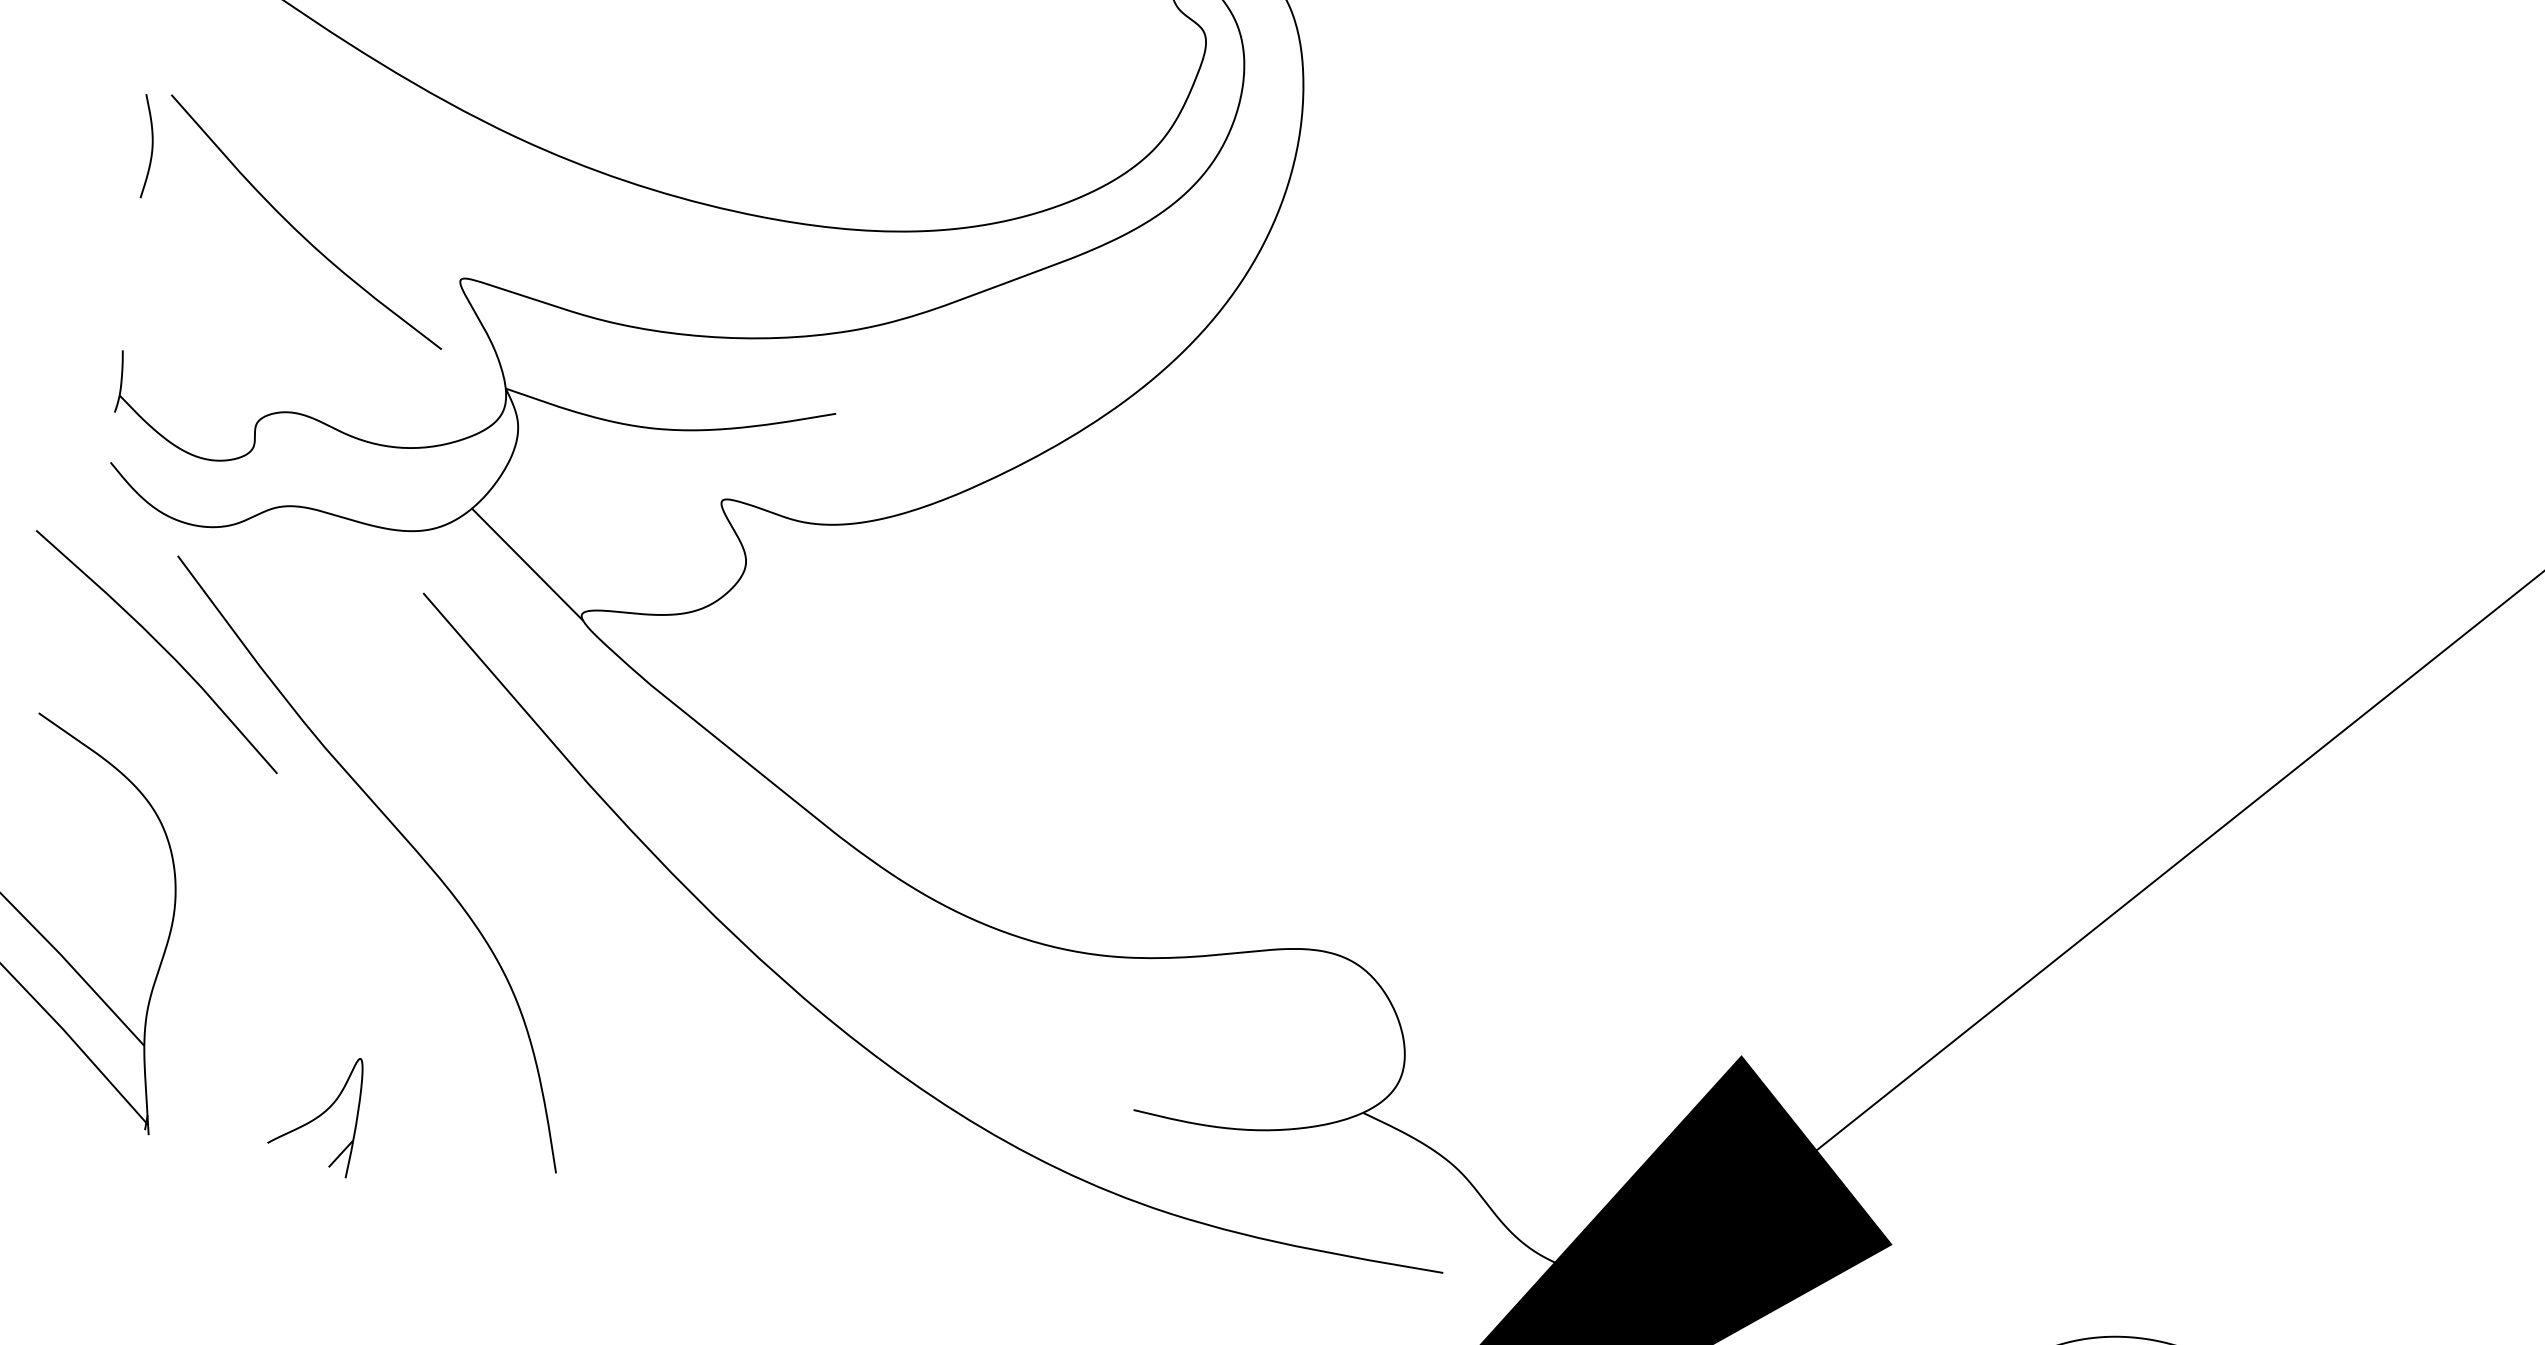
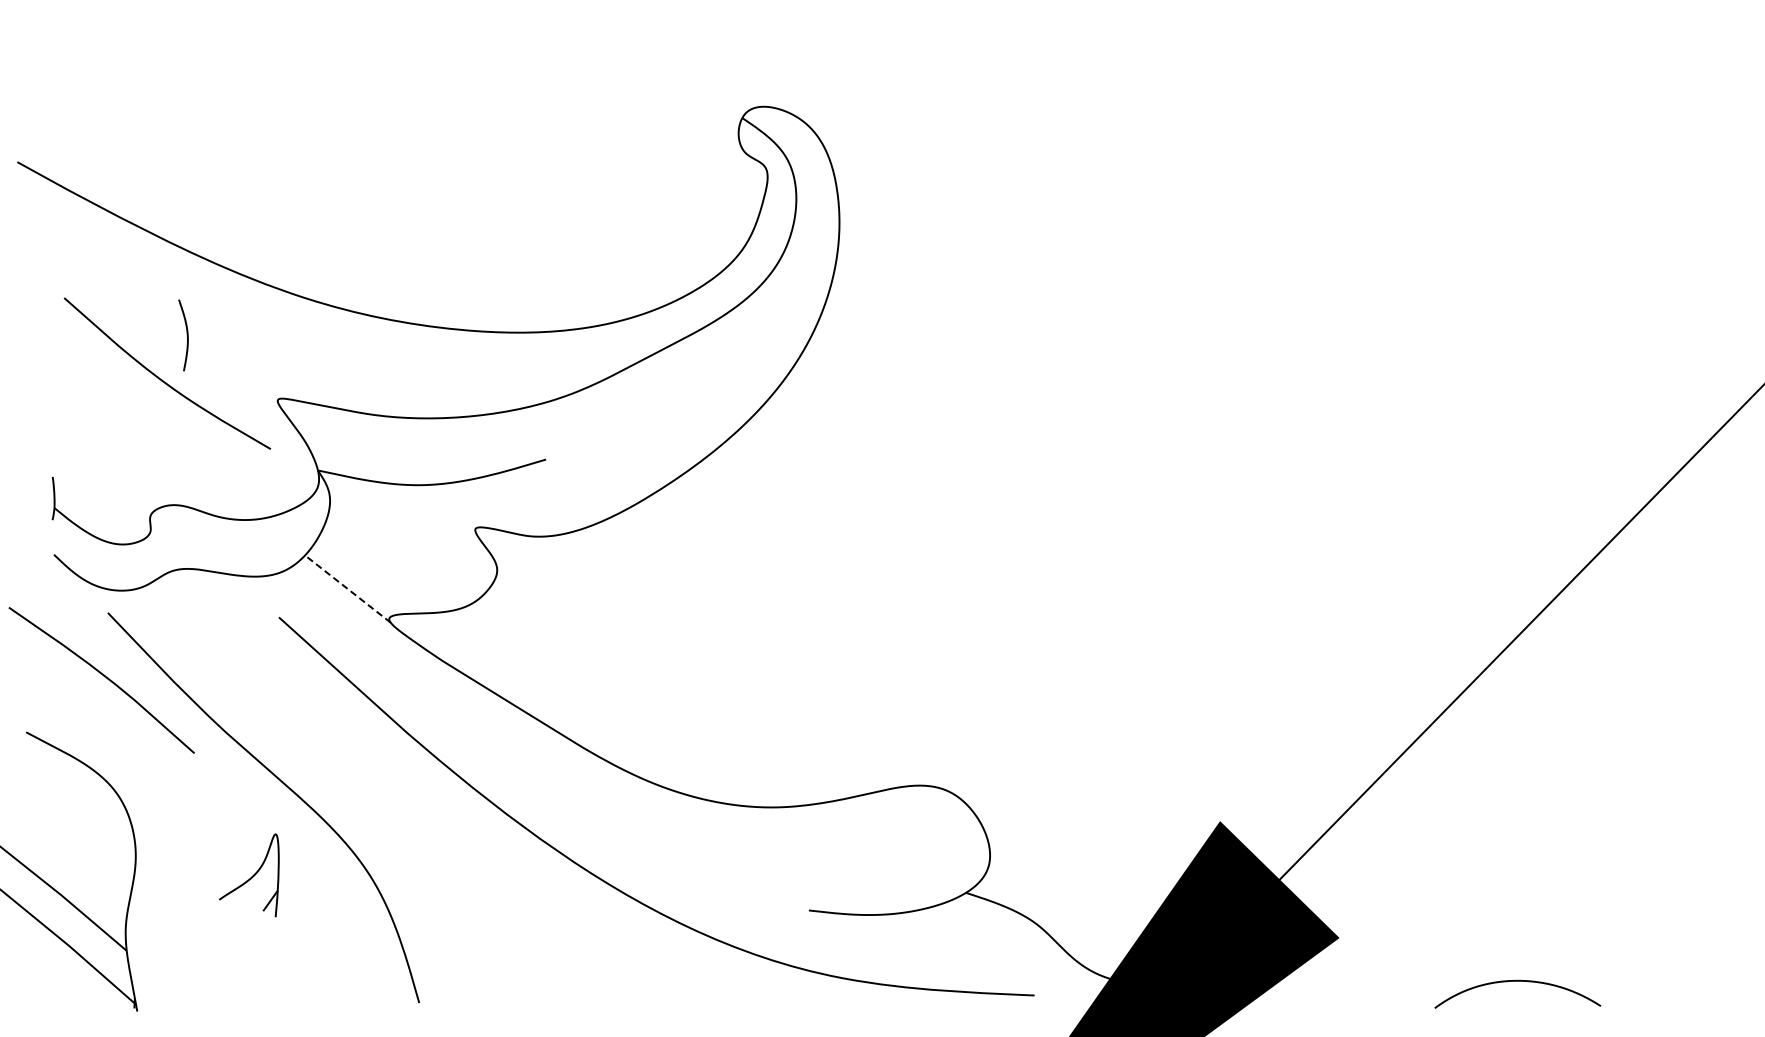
curve: (150, 147) -> (186, 335), moved
line: (527, 563) -> (347, 588), solid -> dashed
part: (315, 1113) -> (249, 875), moved

